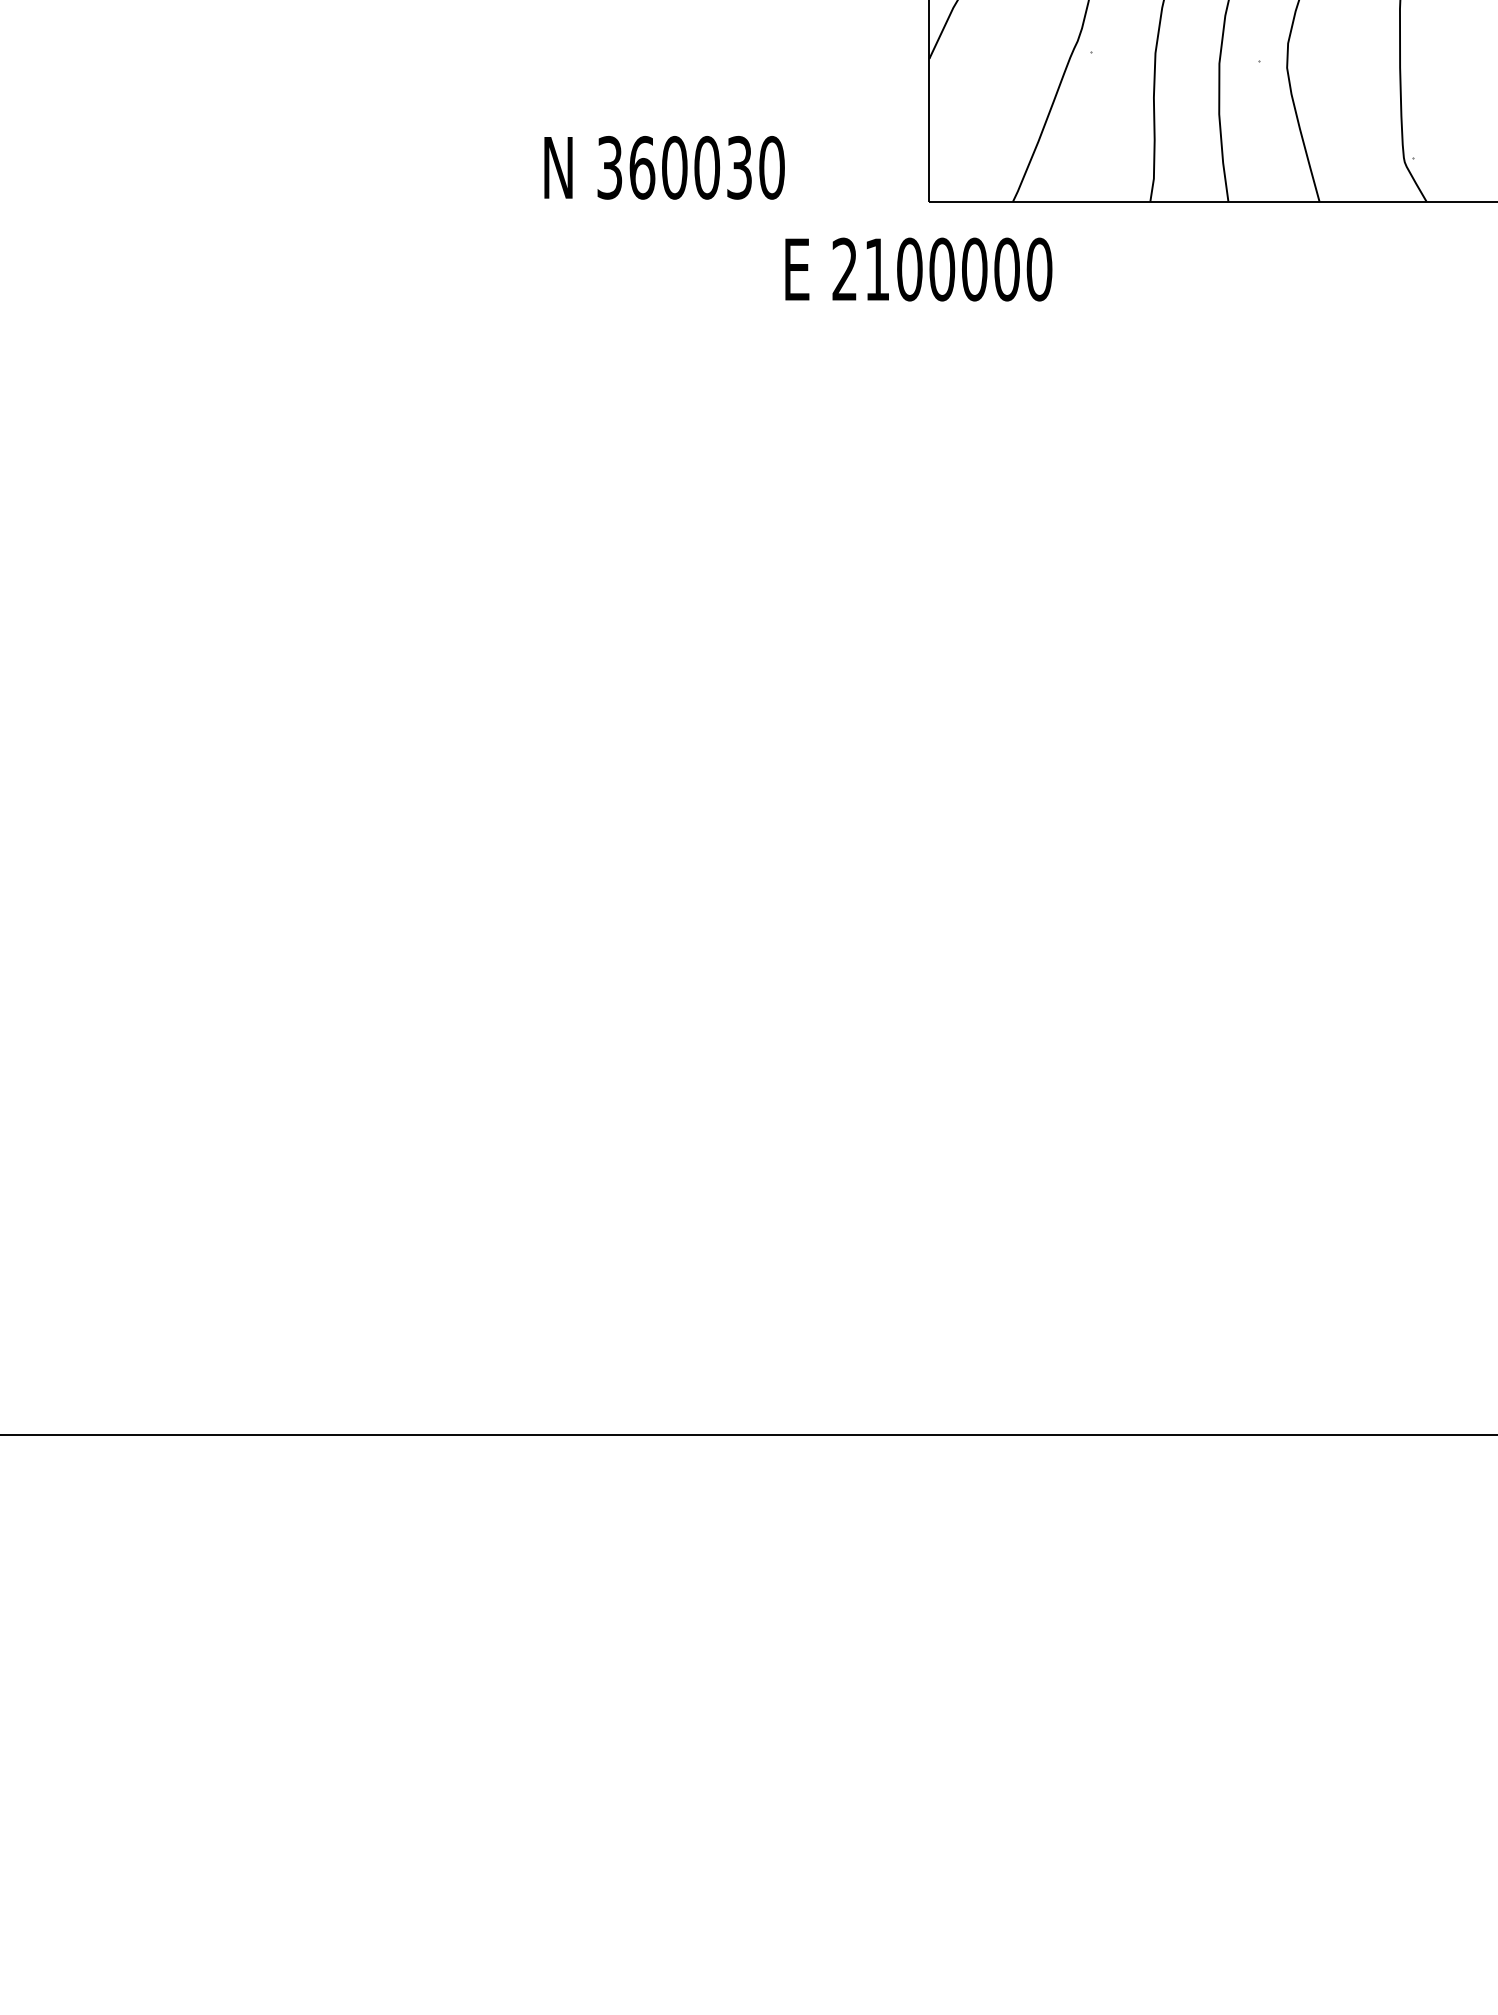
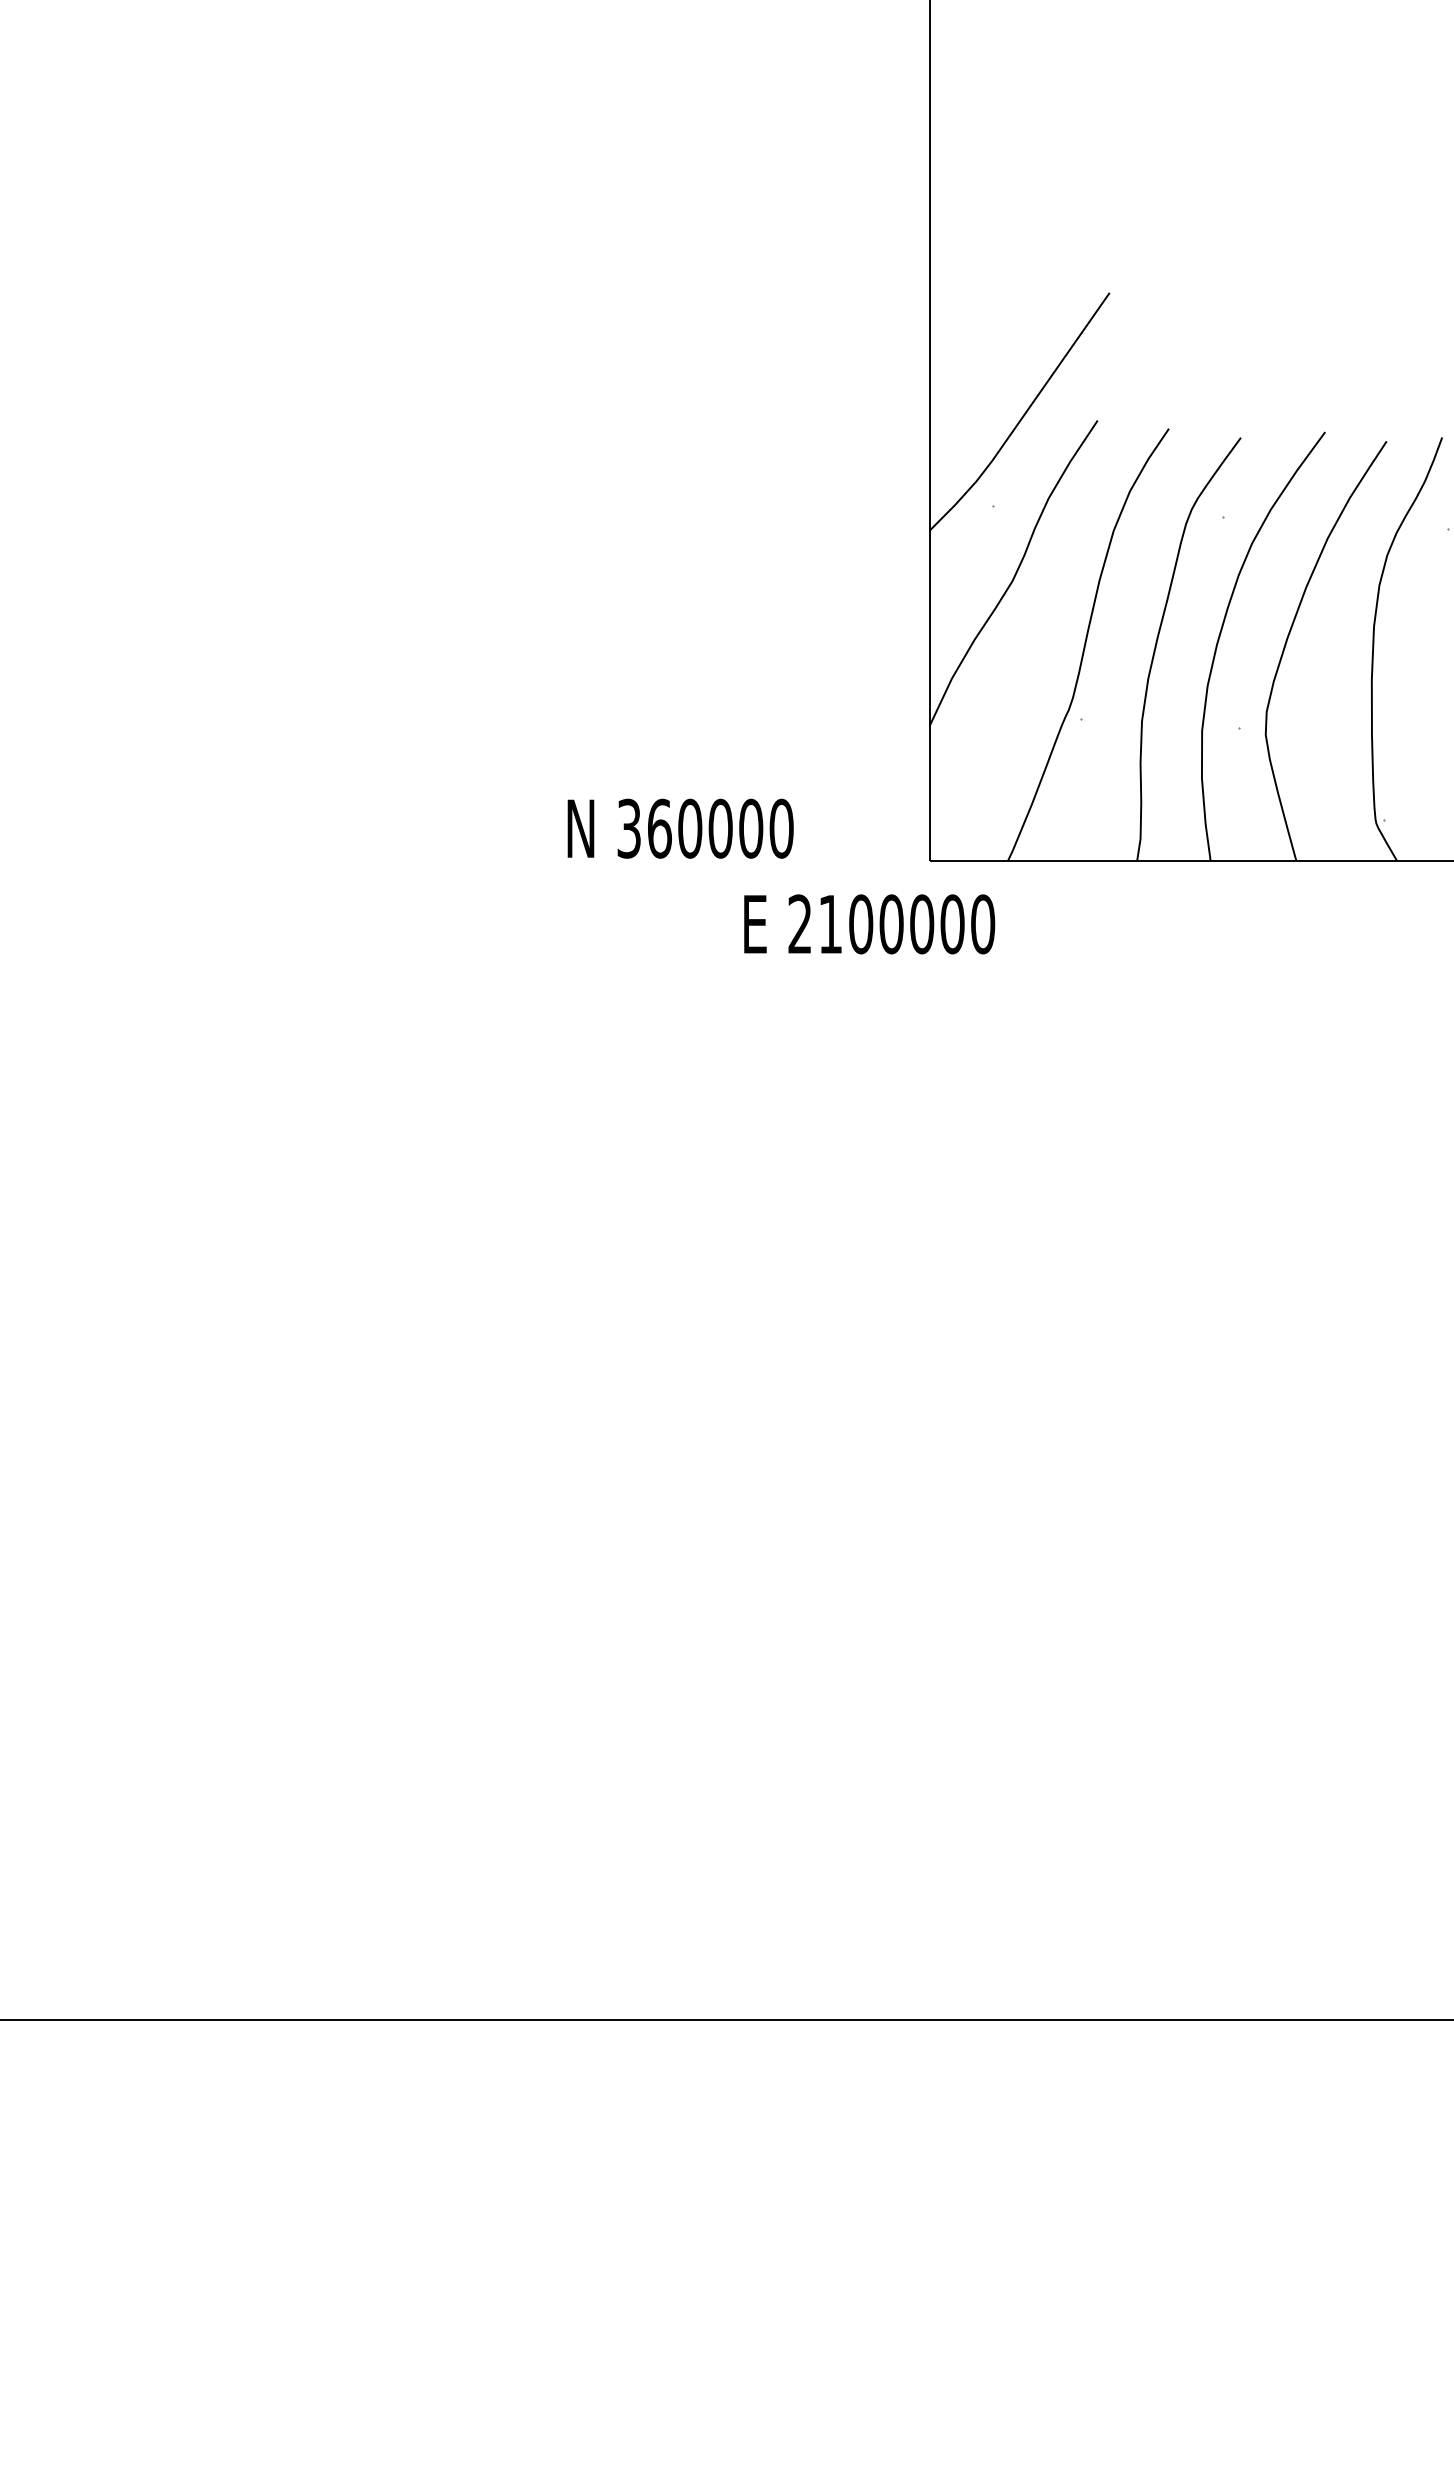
text: (739, 167) -> (751, 828), 360030 -> 360000
text: (918, 269) -> (869, 924), moved

